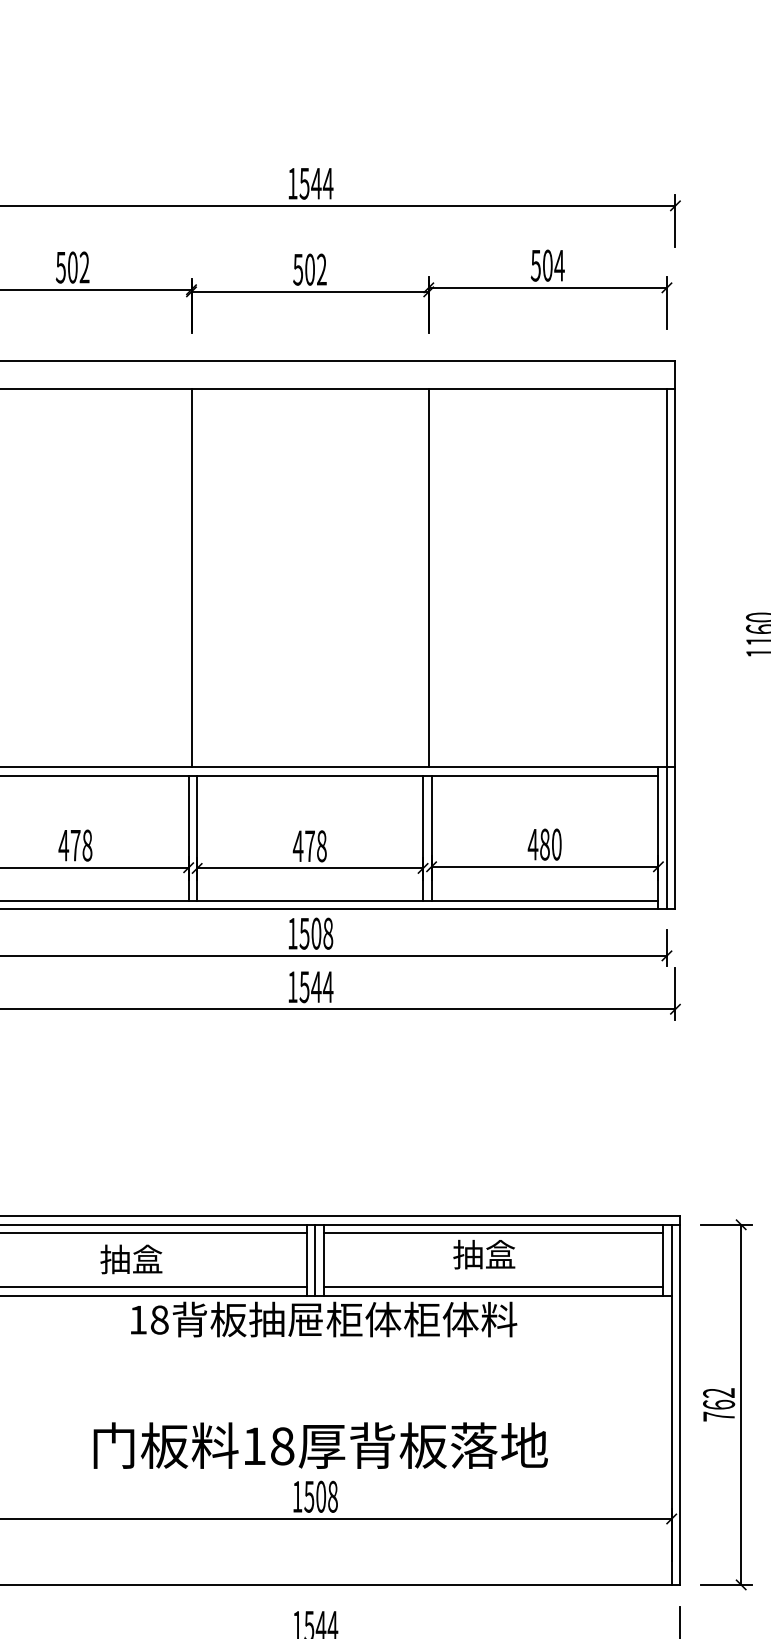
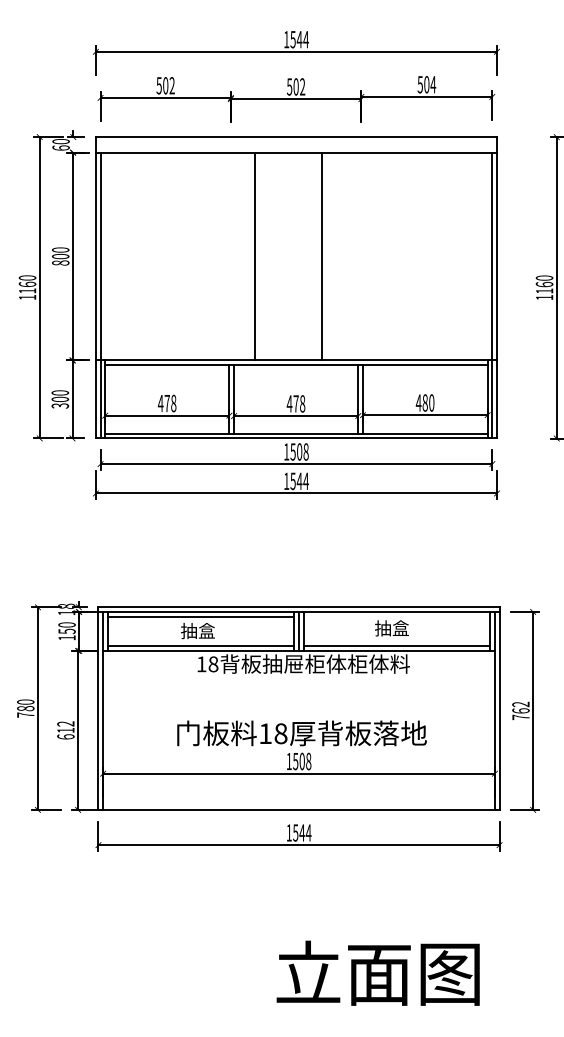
line: (190, 578) -> (254, 256), moved
line: (428, 578) -> (322, 256), moved
line: (492, 1233) -> (396, 616), removed

